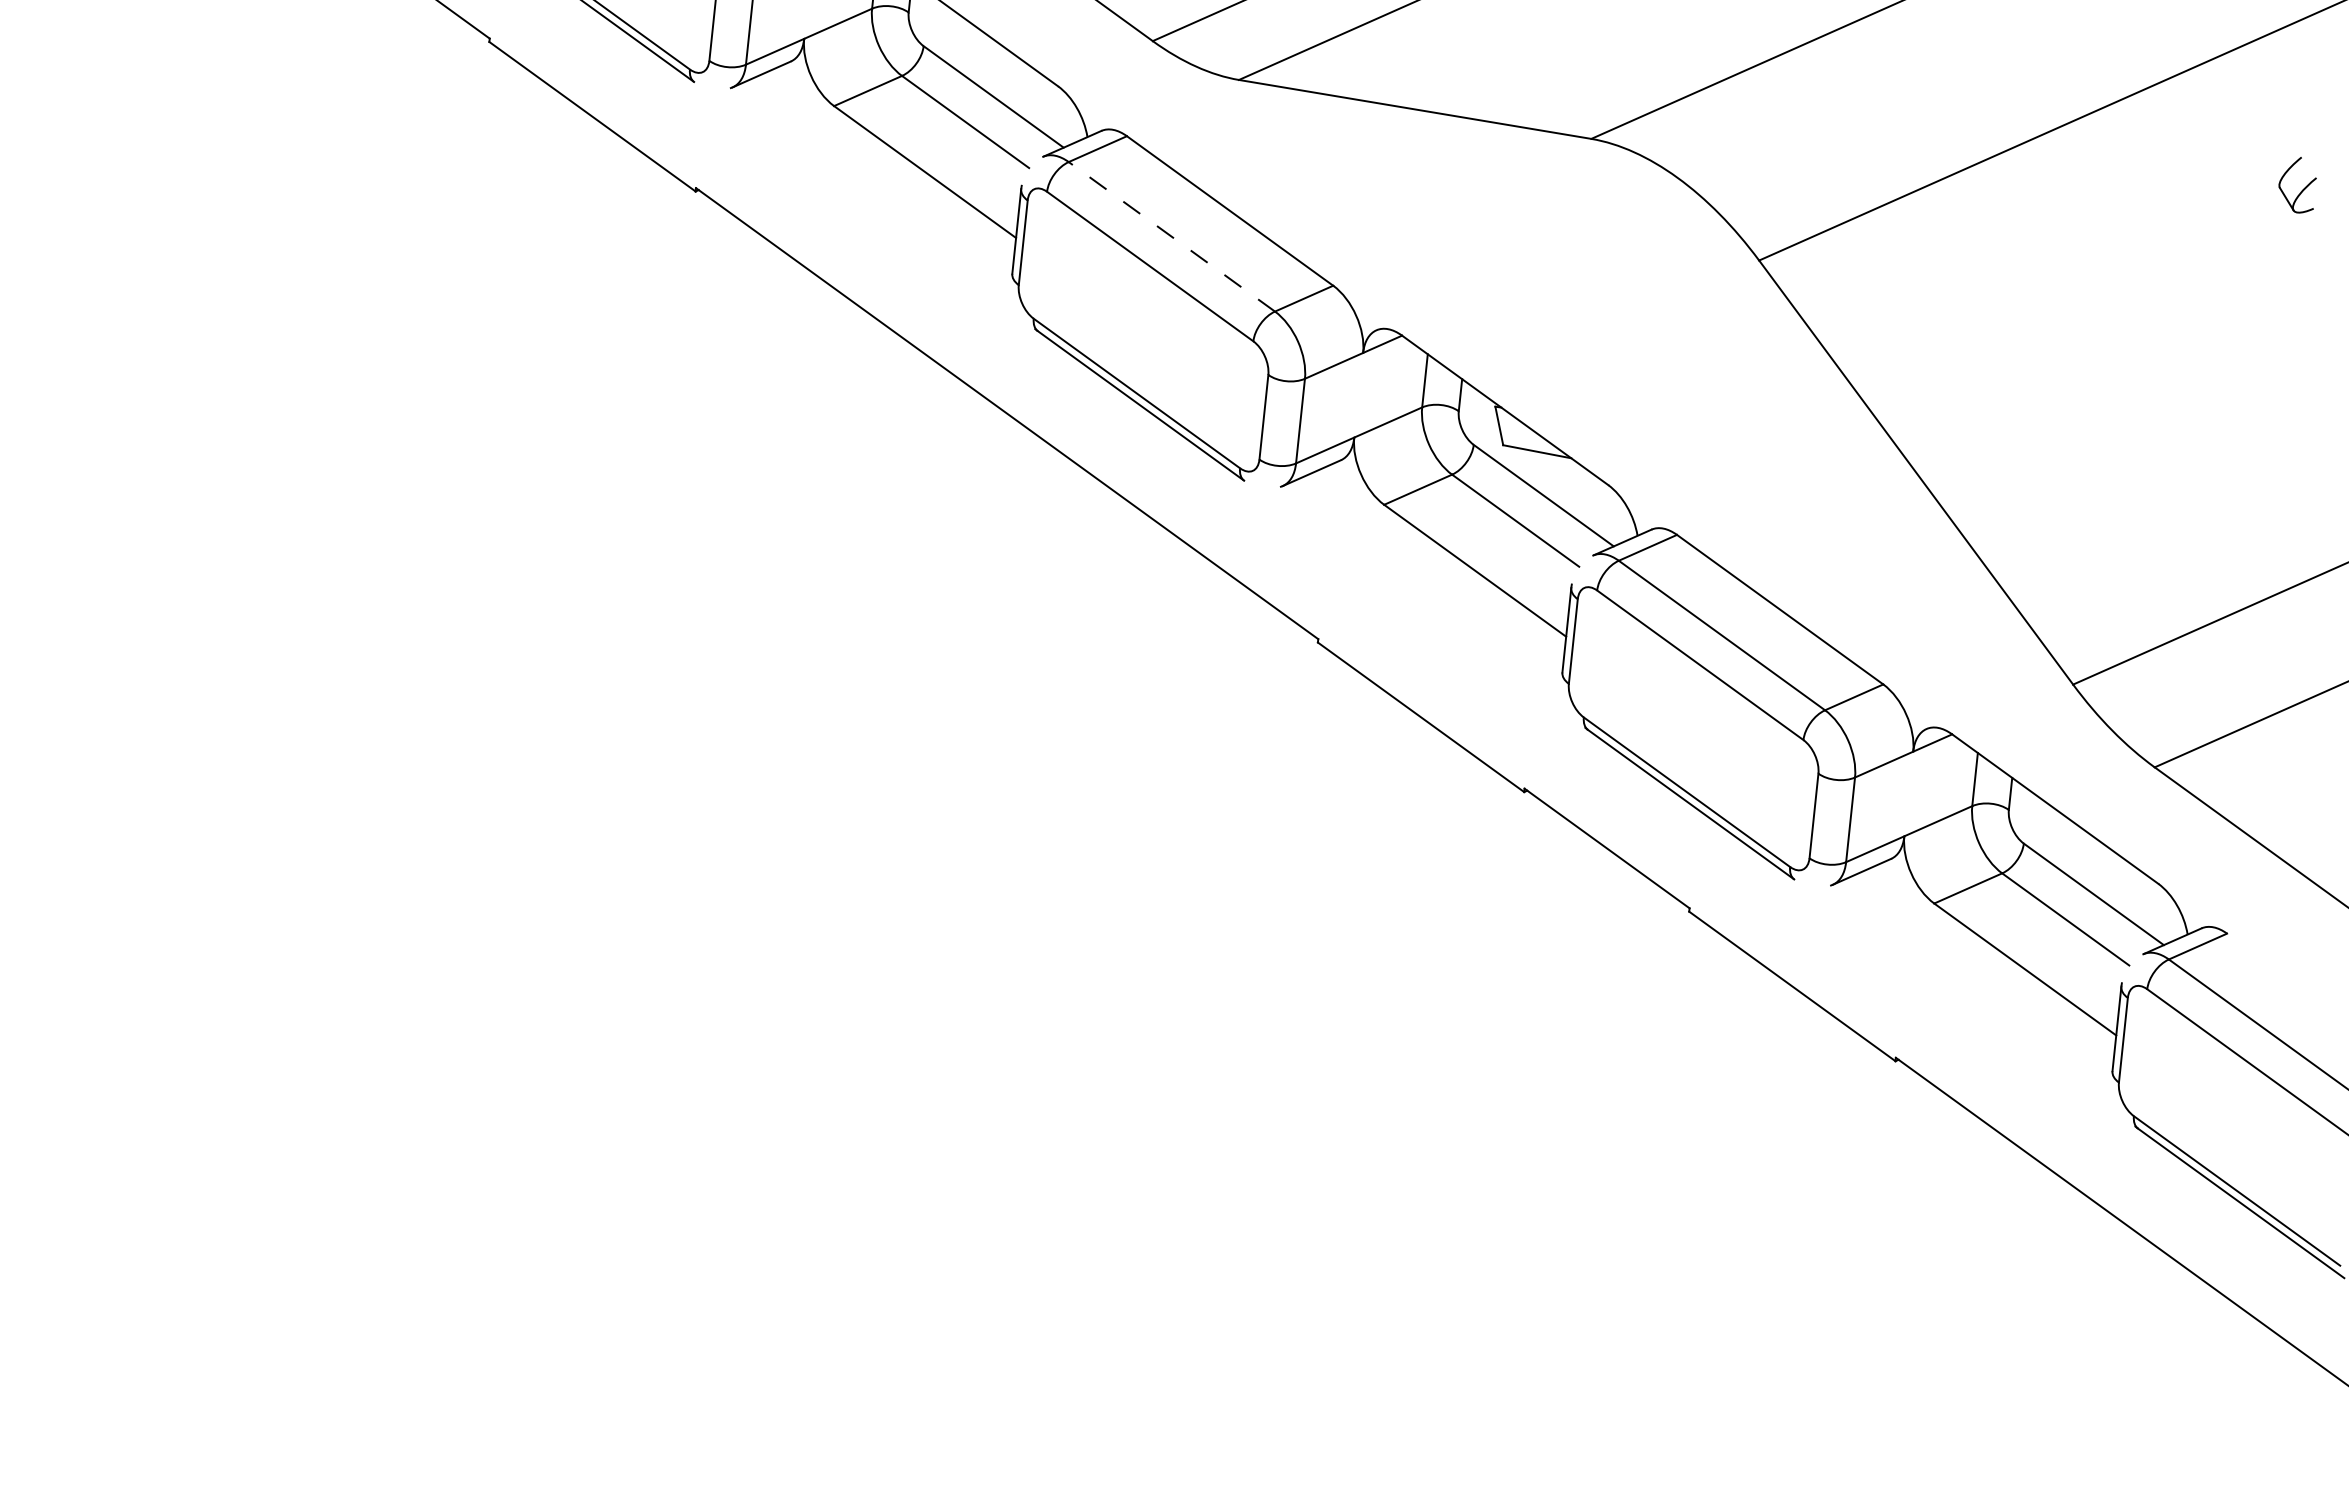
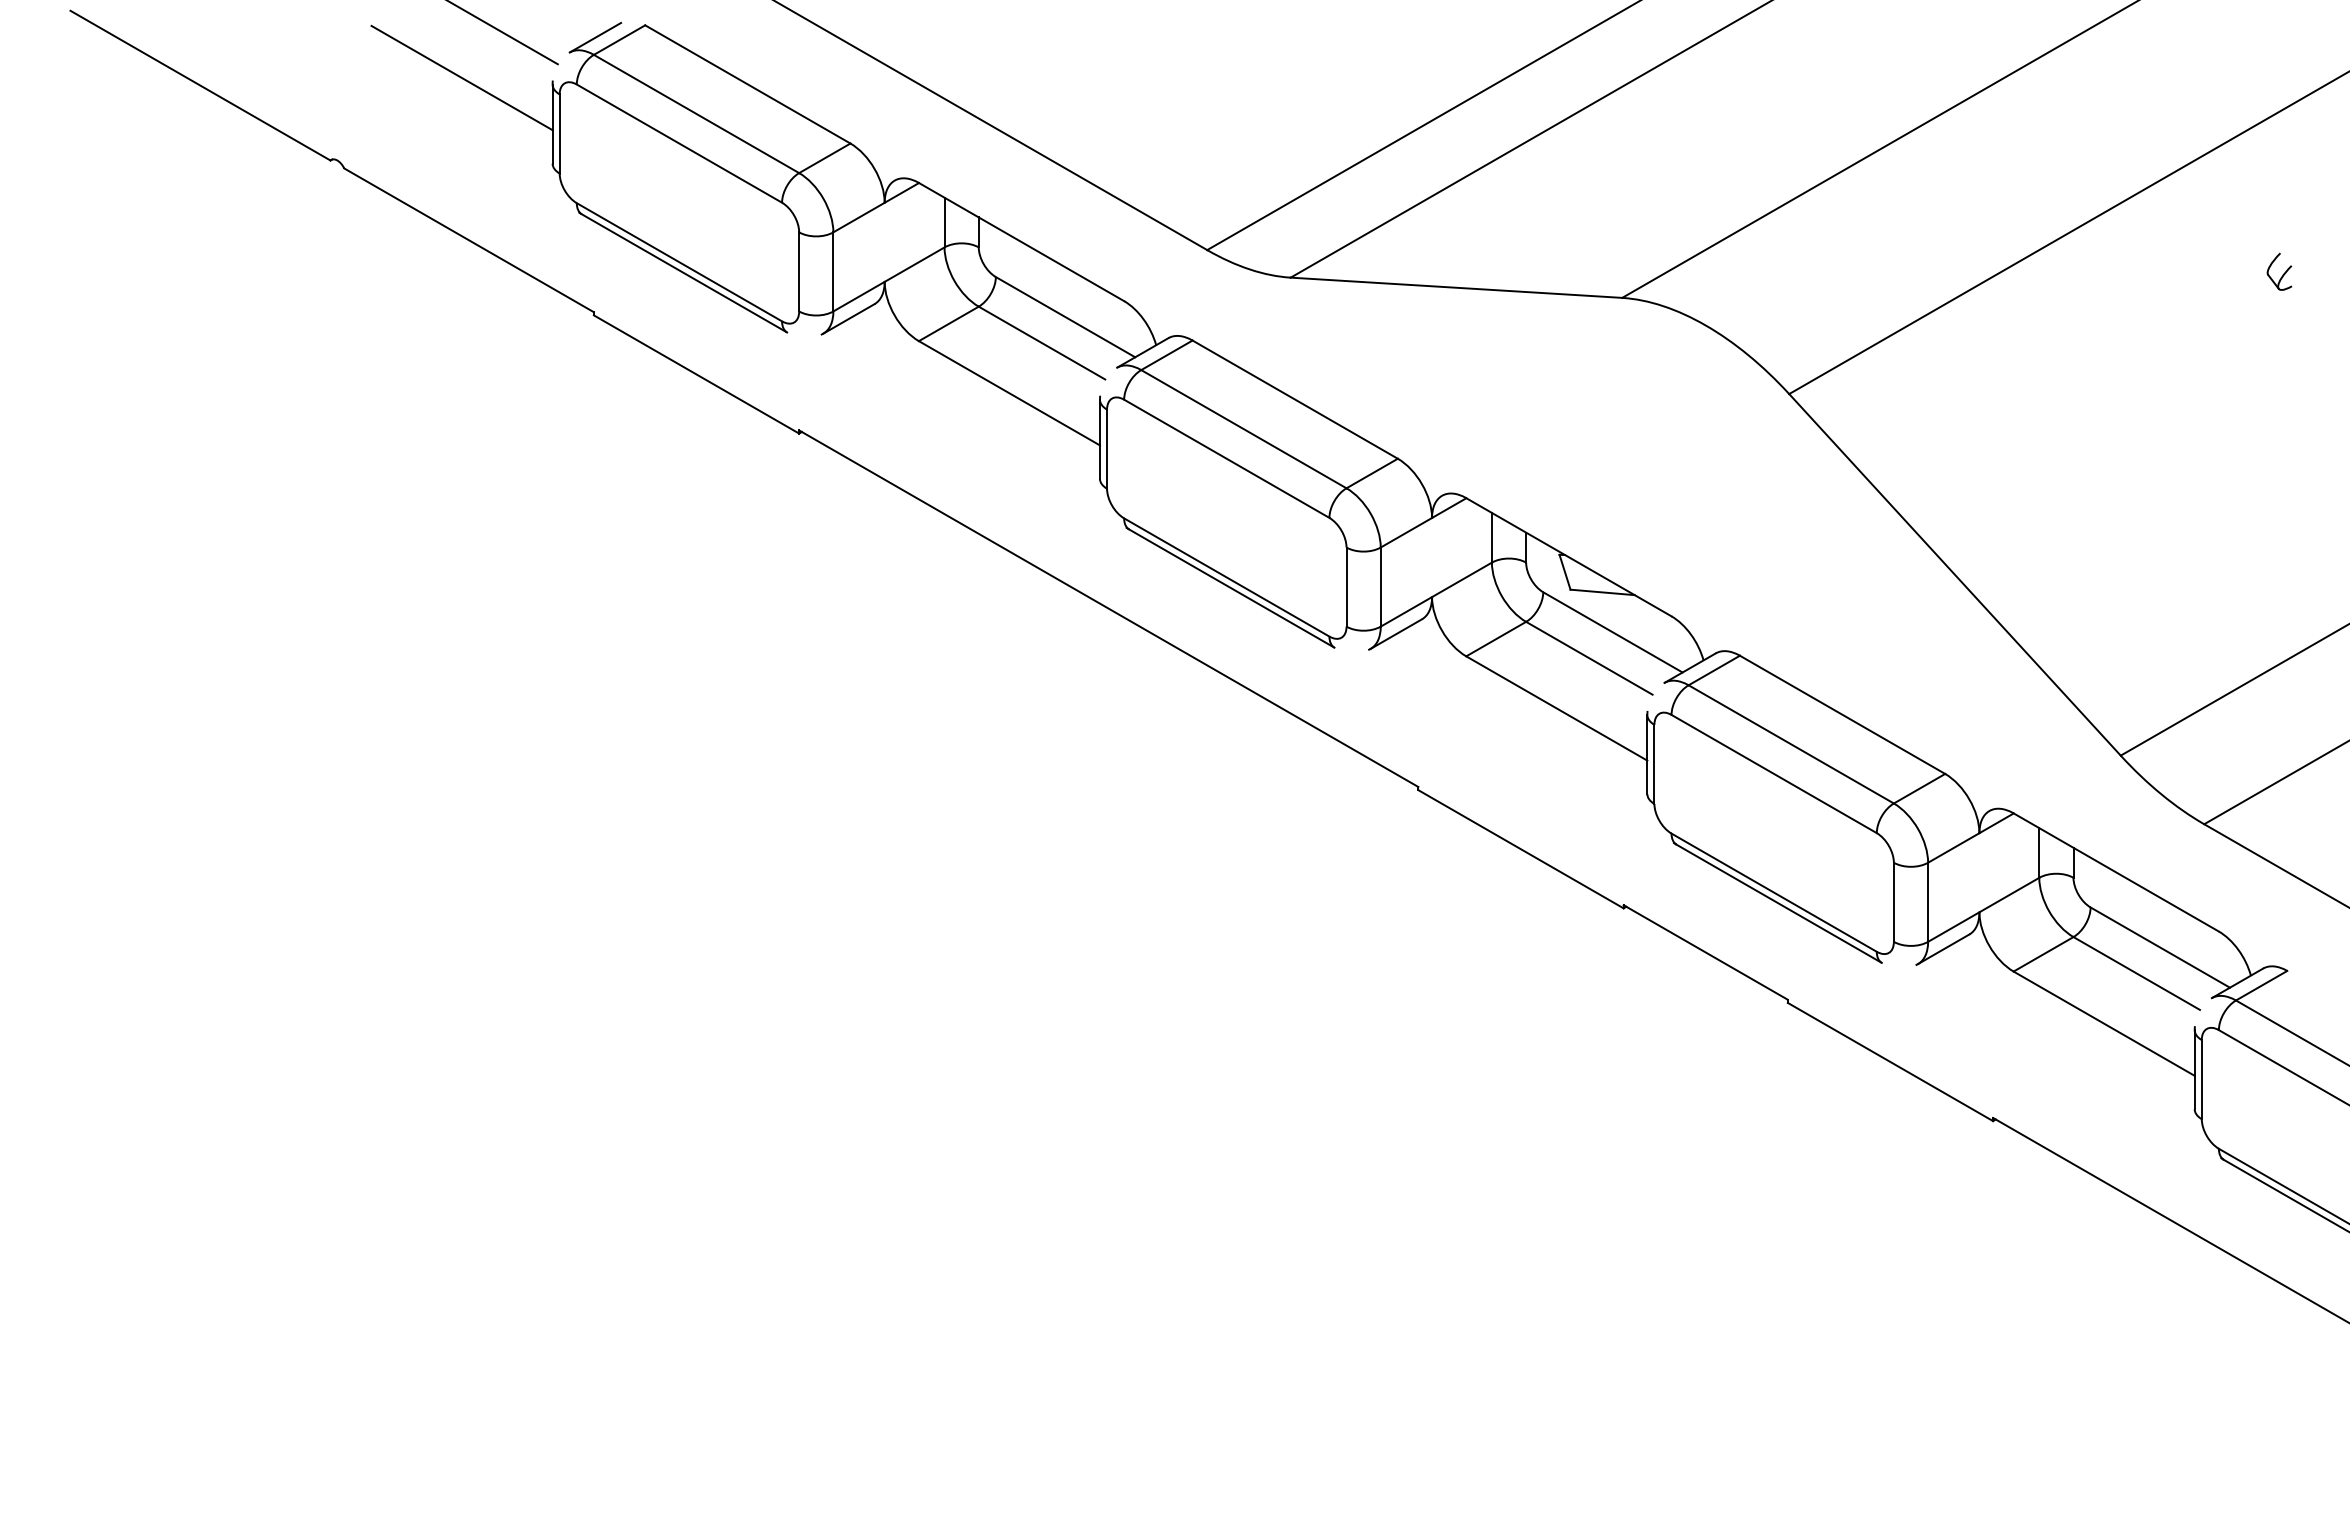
part: (2297, 184) -> (2279, 271), size x0.71
line: (1171, 236) -> (1243, 428), dashed -> solid

